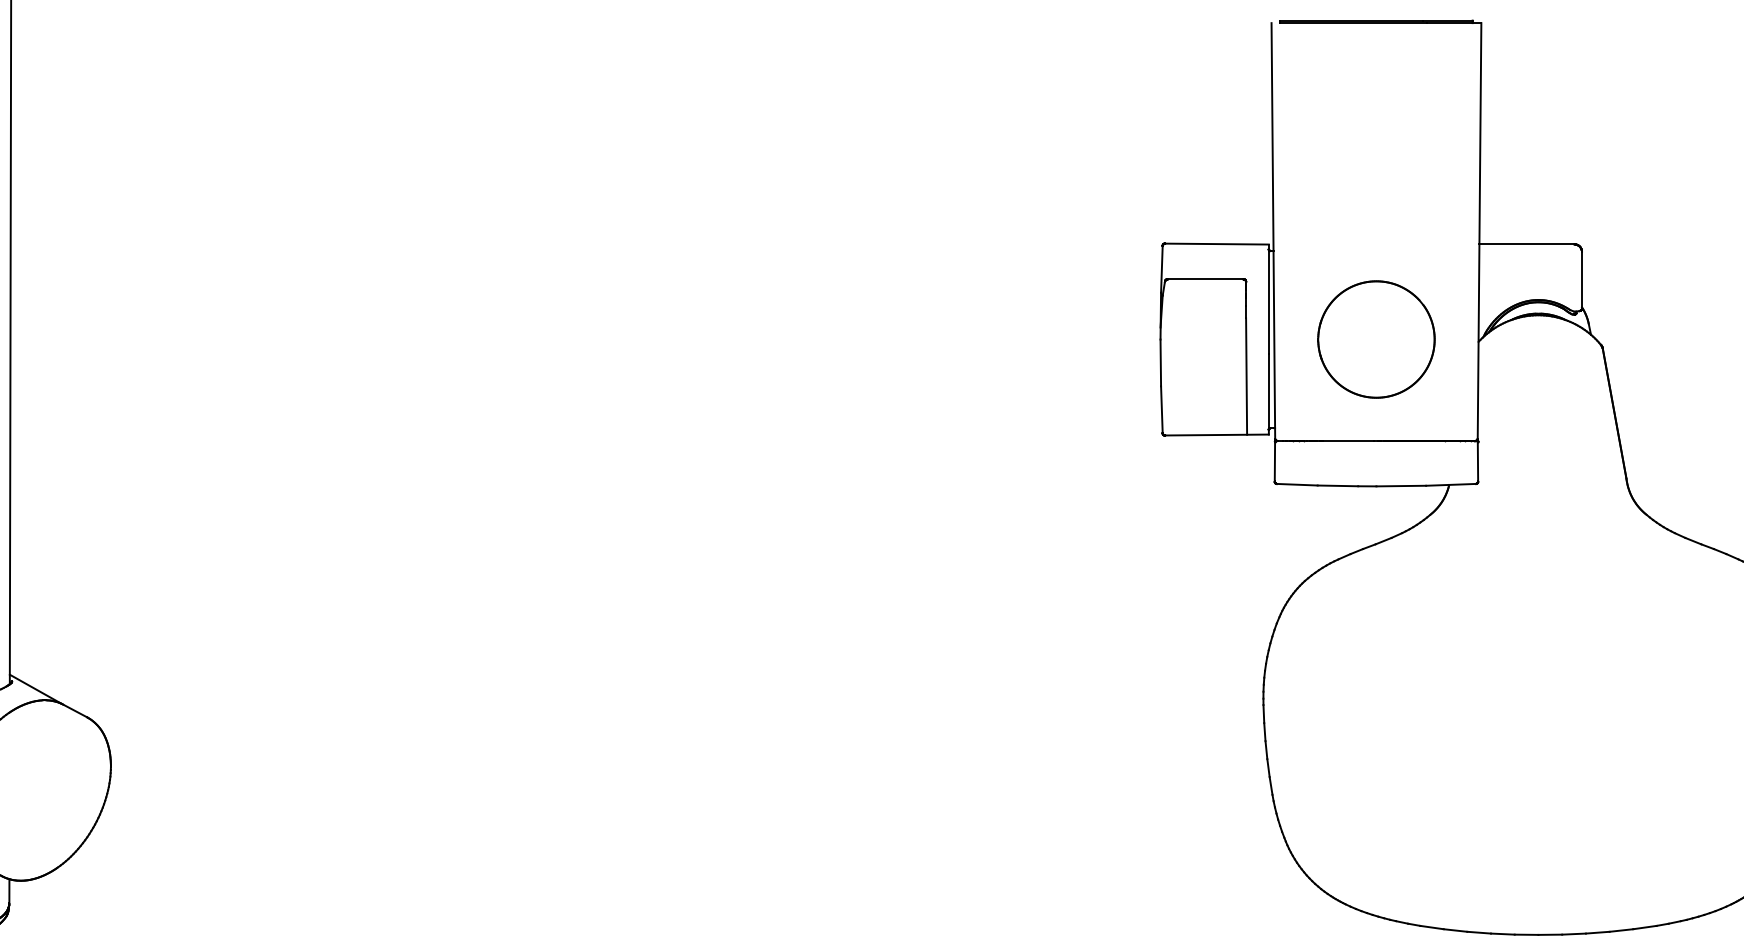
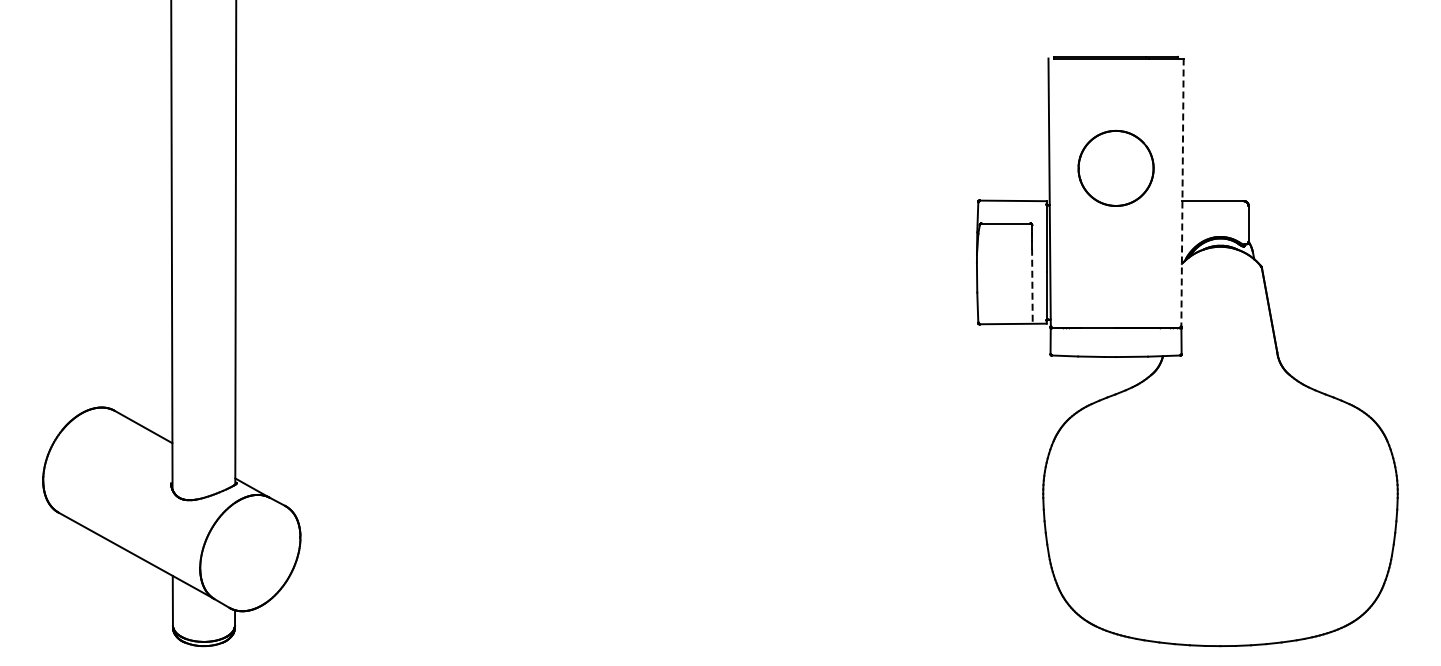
line: (1479, 232) -> (1182, 193), solid -> dashed
part: (1375, 338) -> (1115, 167), moved
line: (1246, 376) -> (1032, 286), solid -> dashed

